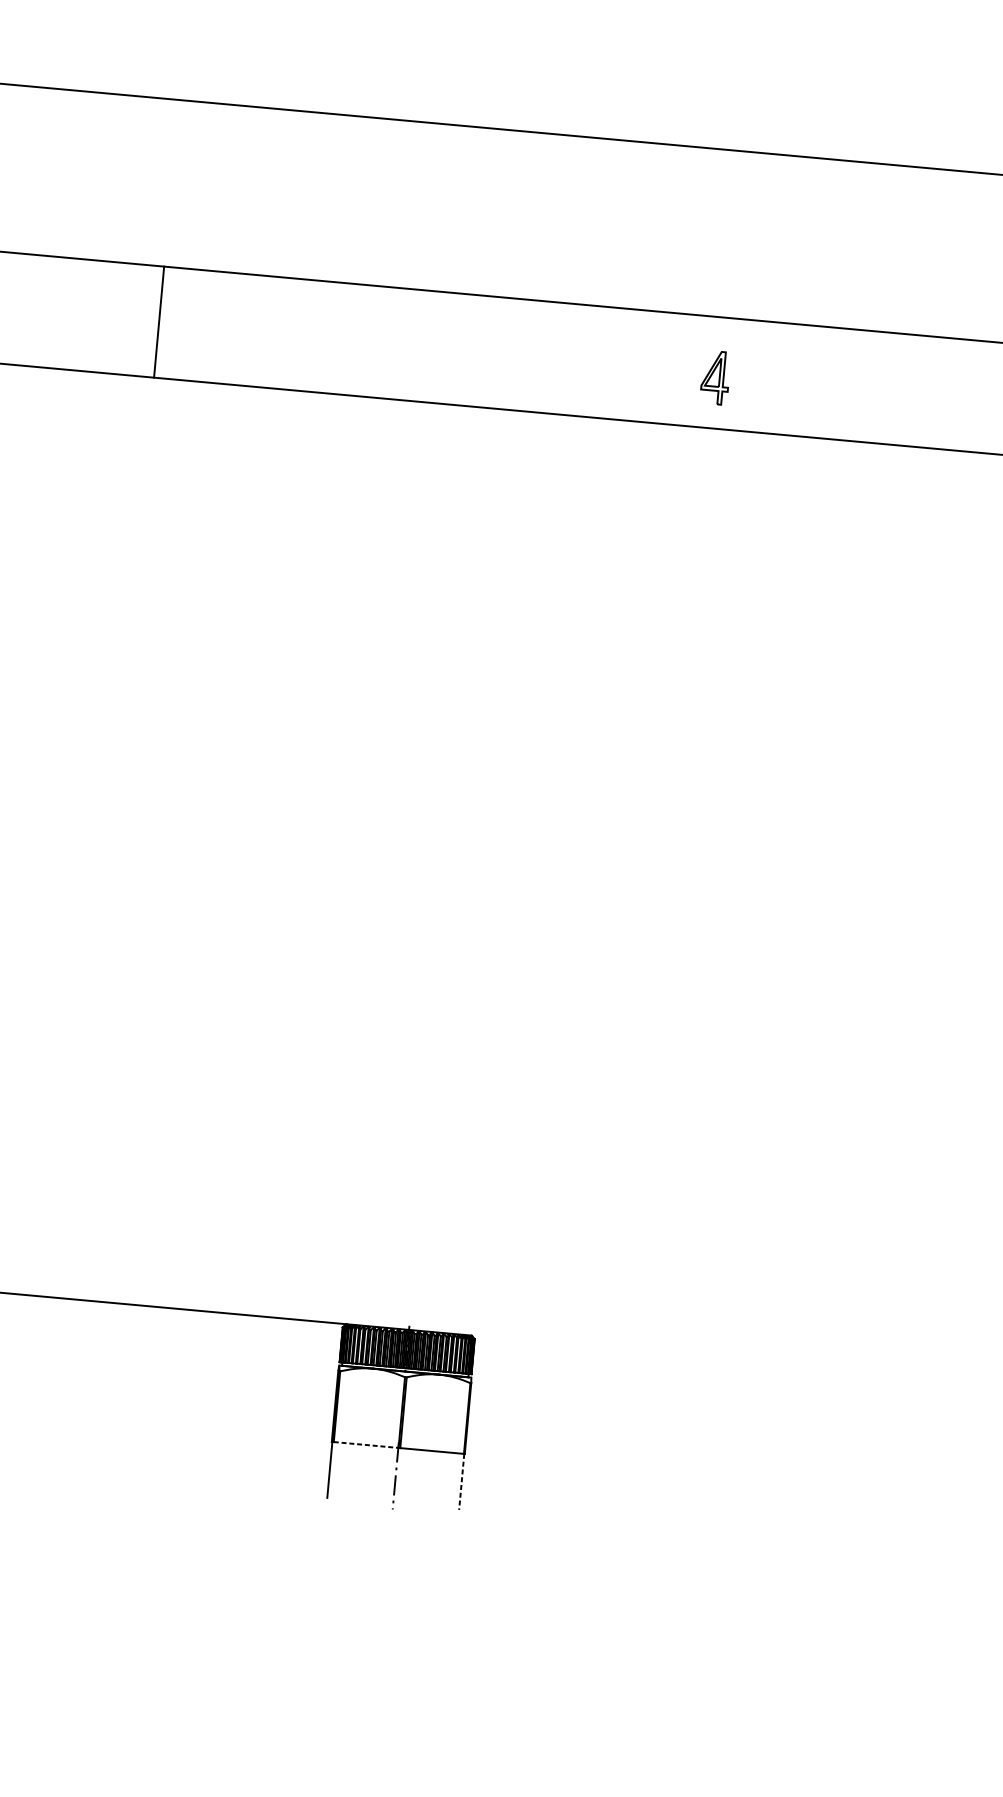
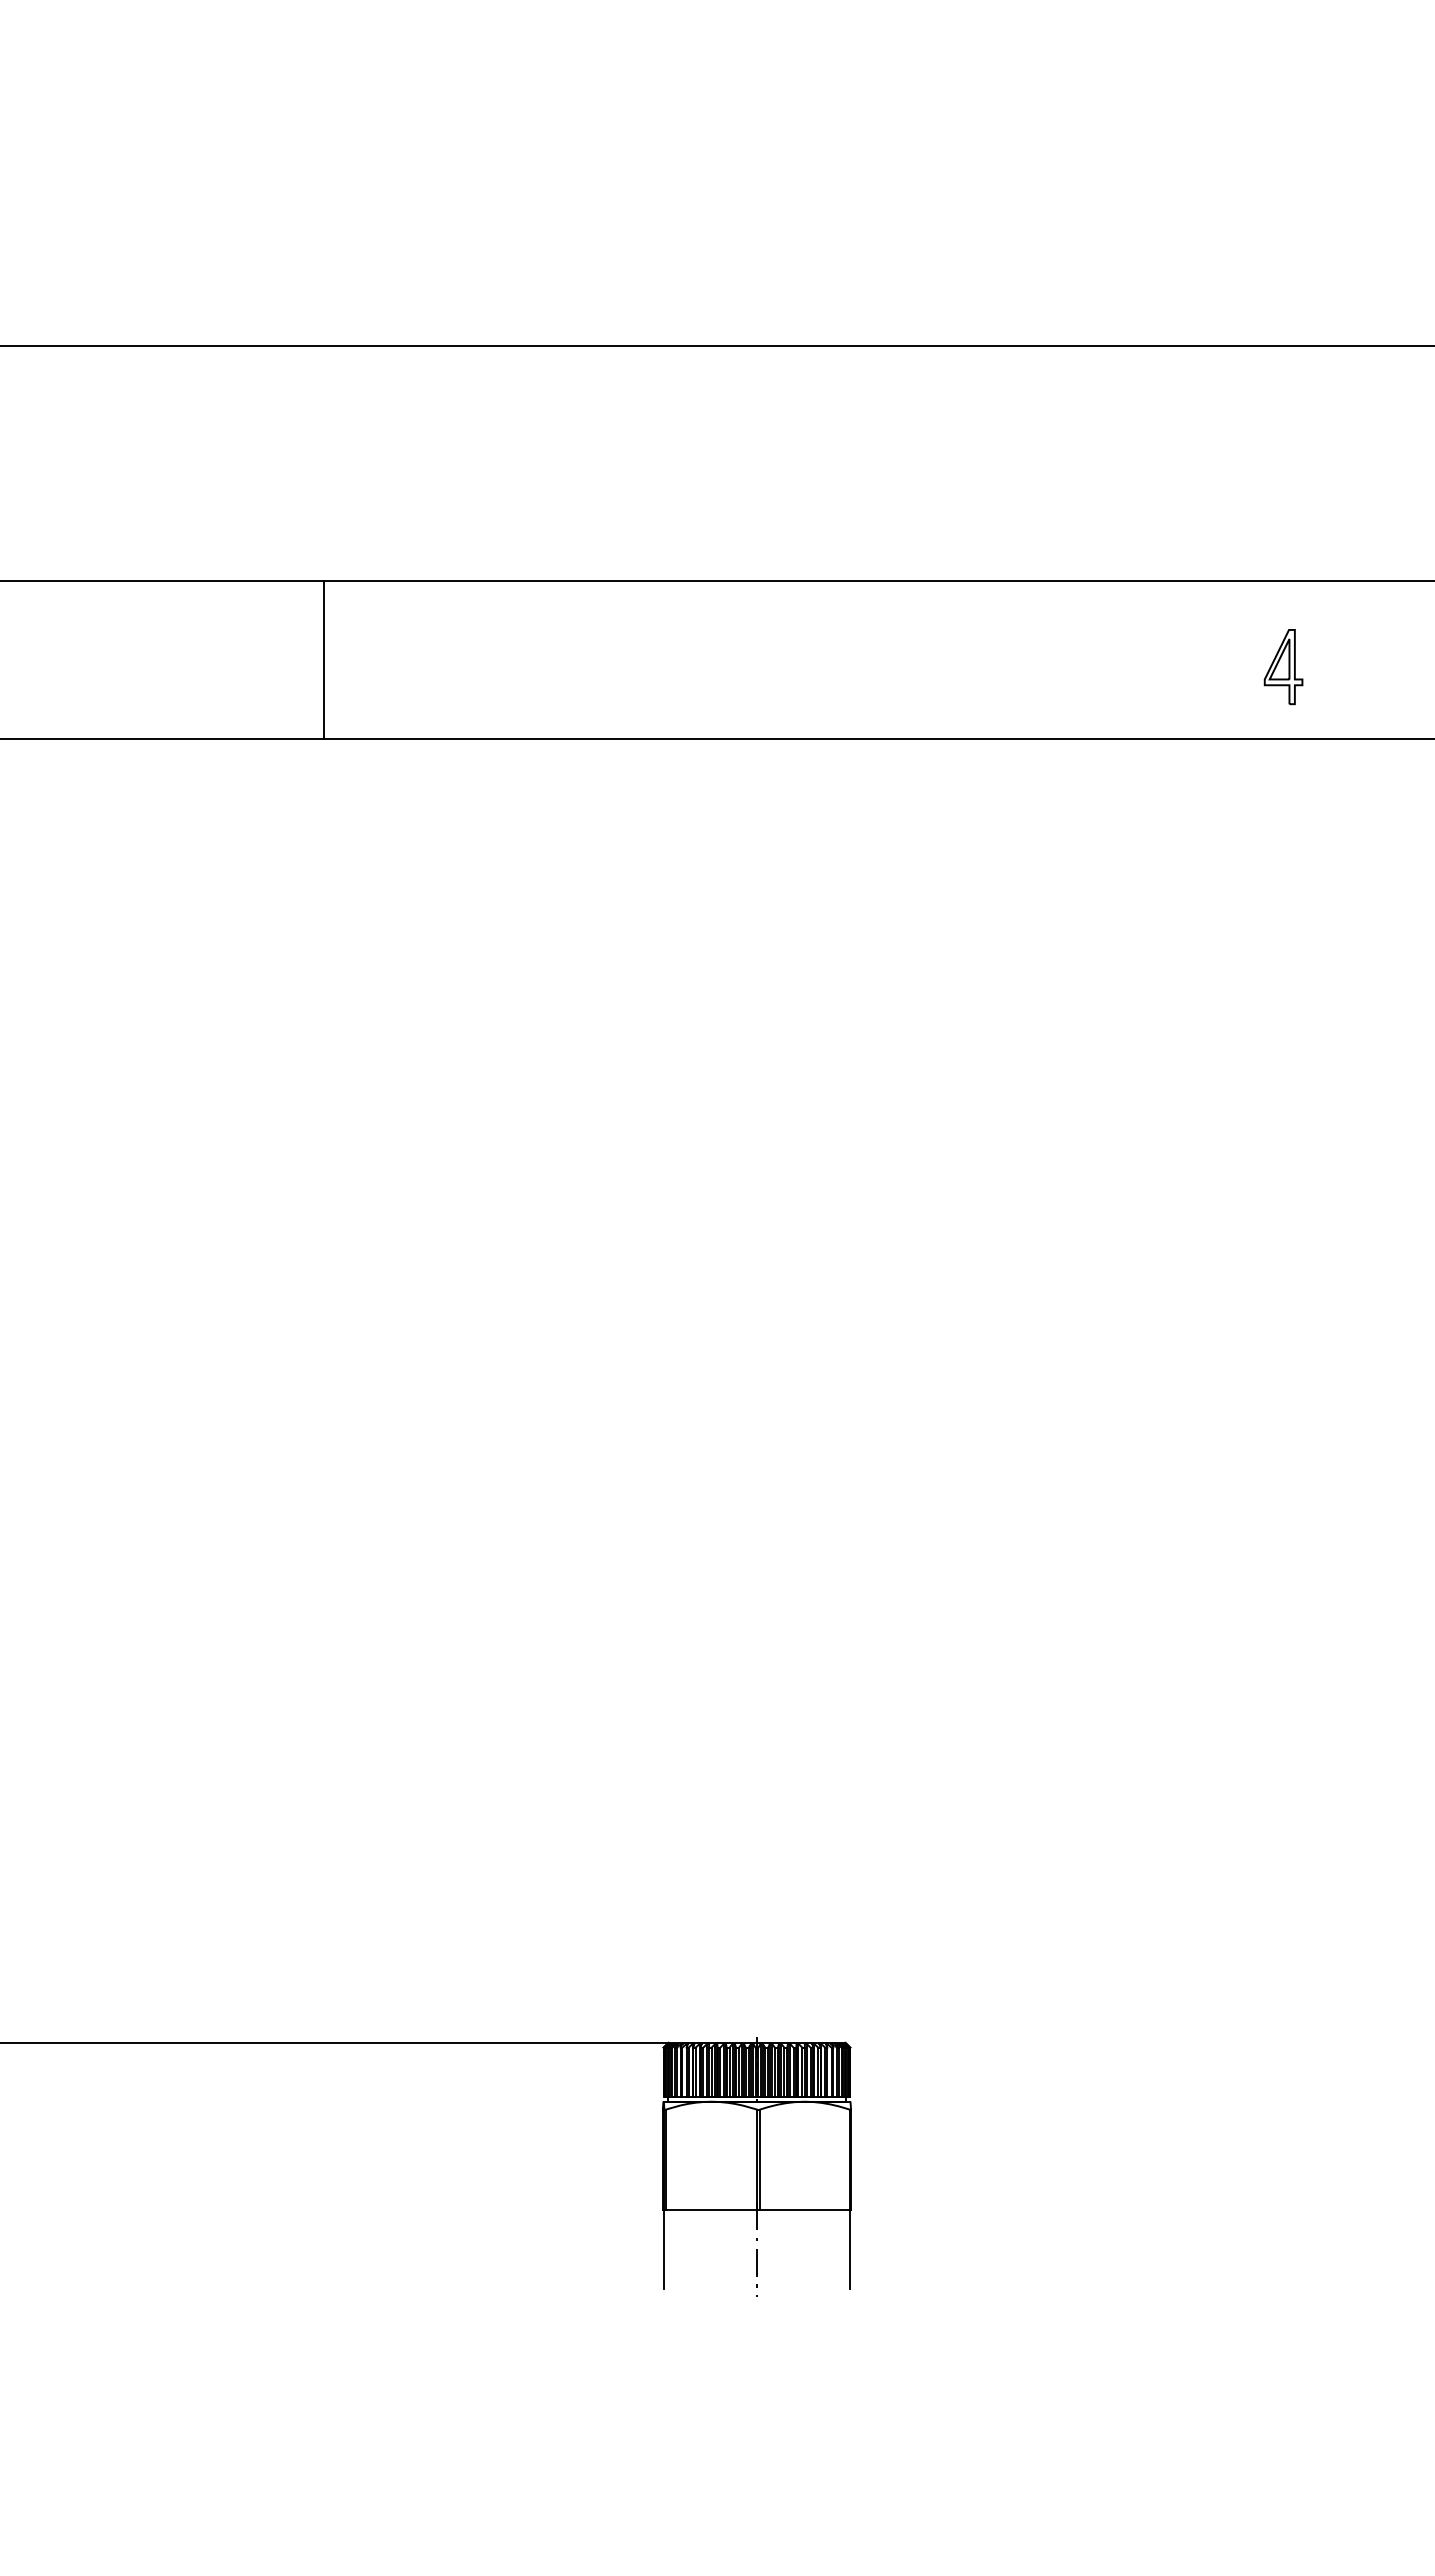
line: (159, 321) -> (324, 659), moved
part: (715, 378) -> (1283, 667), moved
line: (366, 1444) -> (711, 2209), dashed -> solid
line: (461, 1481) -> (850, 2249), dashed -> solid

